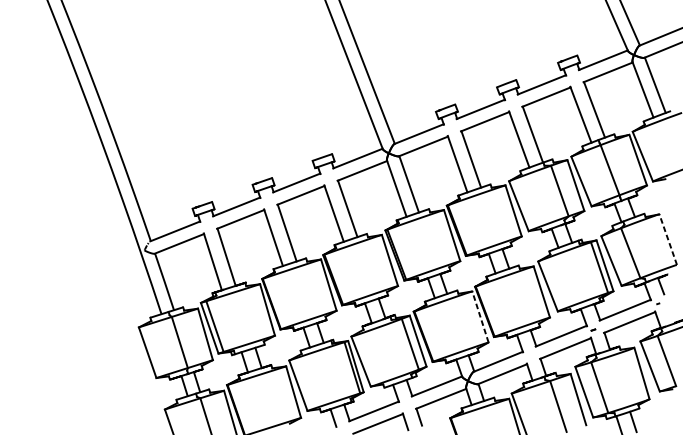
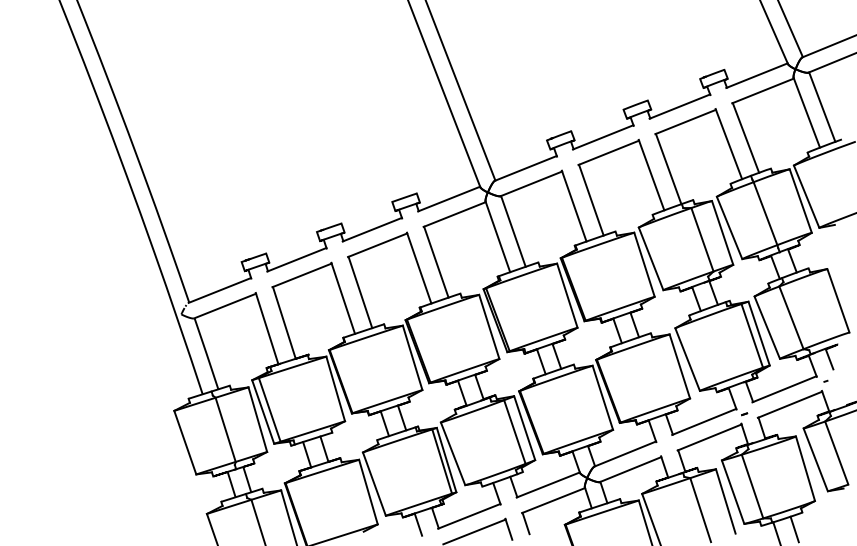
line: (668, 239) -> (838, 300), dashed -> solid
line: (480, 316) -> (602, 397), dashed -> solid

